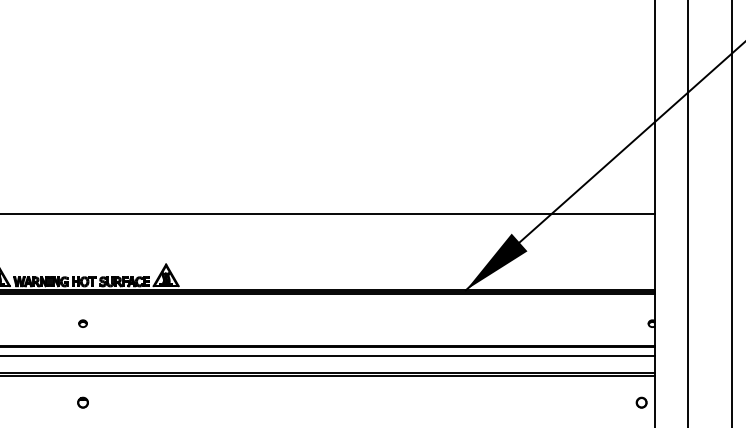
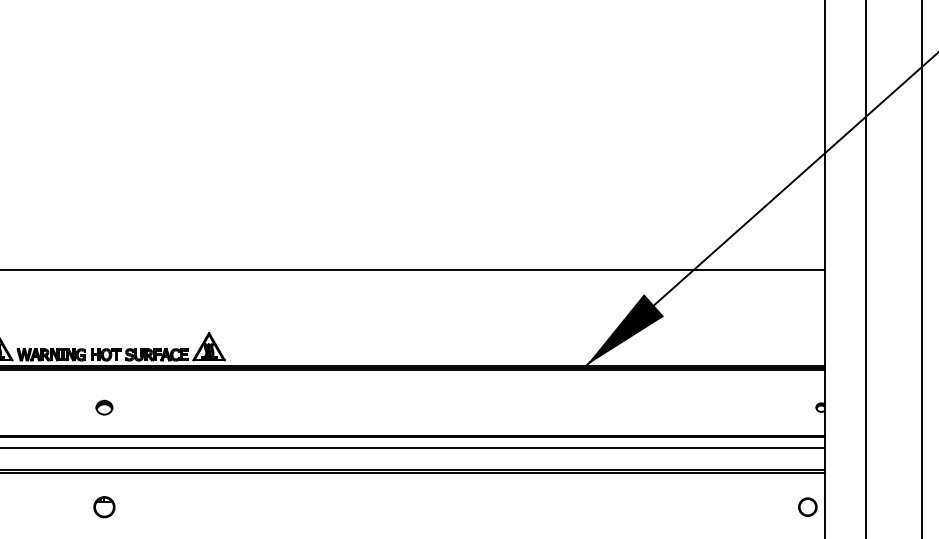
part: (83, 323) -> (104, 407), size x1.6
part: (83, 402) -> (104, 506), size x1.6
part: (641, 402) -> (807, 506), size x1.4

